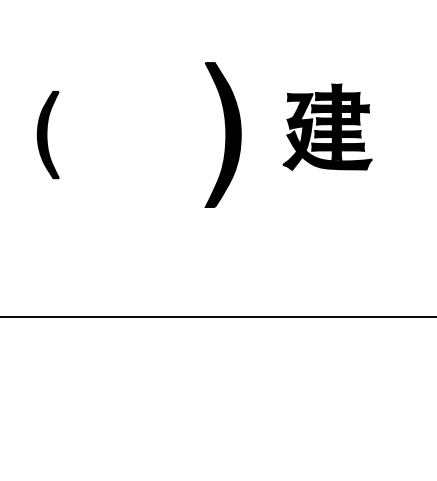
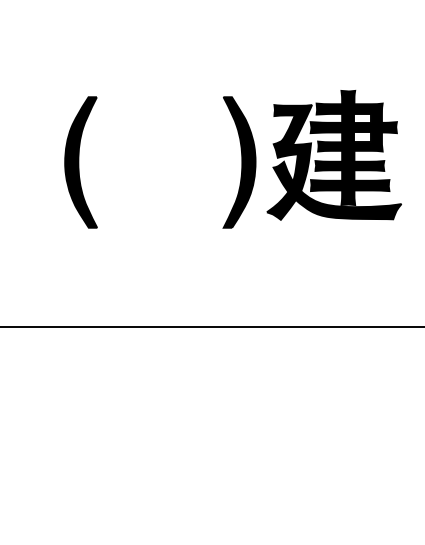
part: (326, 127) -> (333, 155), size x1.67
part: (47, 135) -> (80, 162), size x1.67

